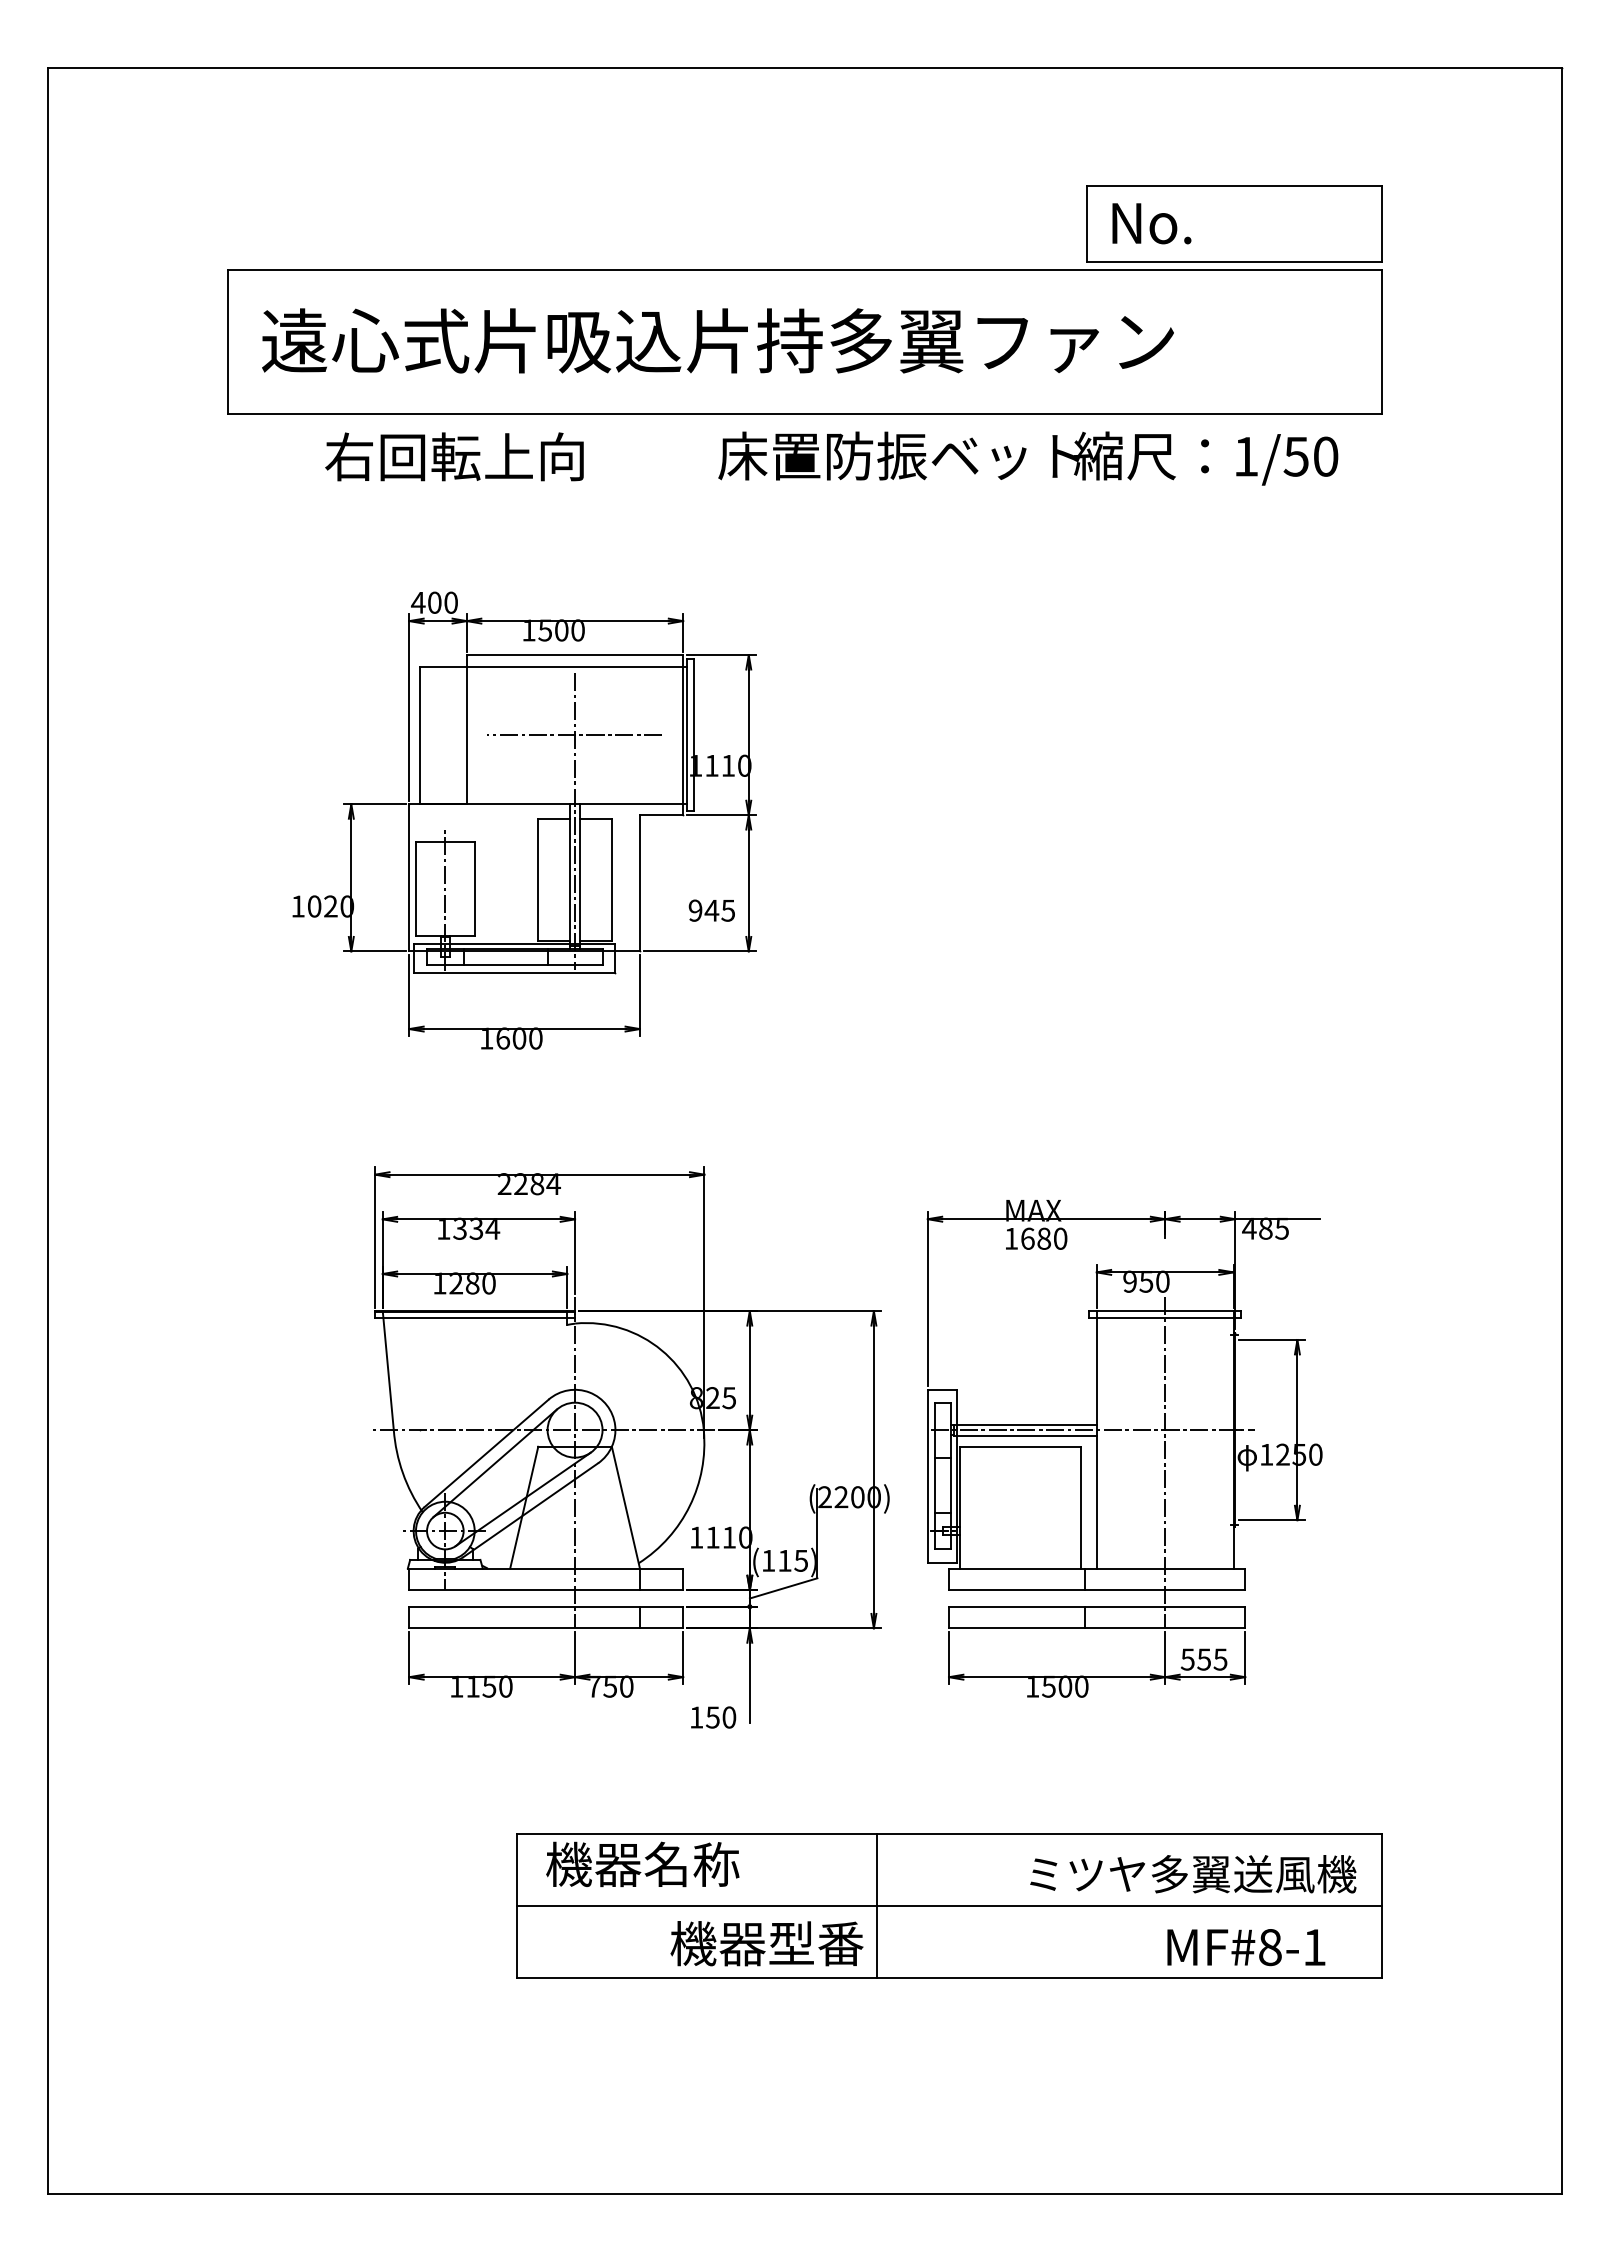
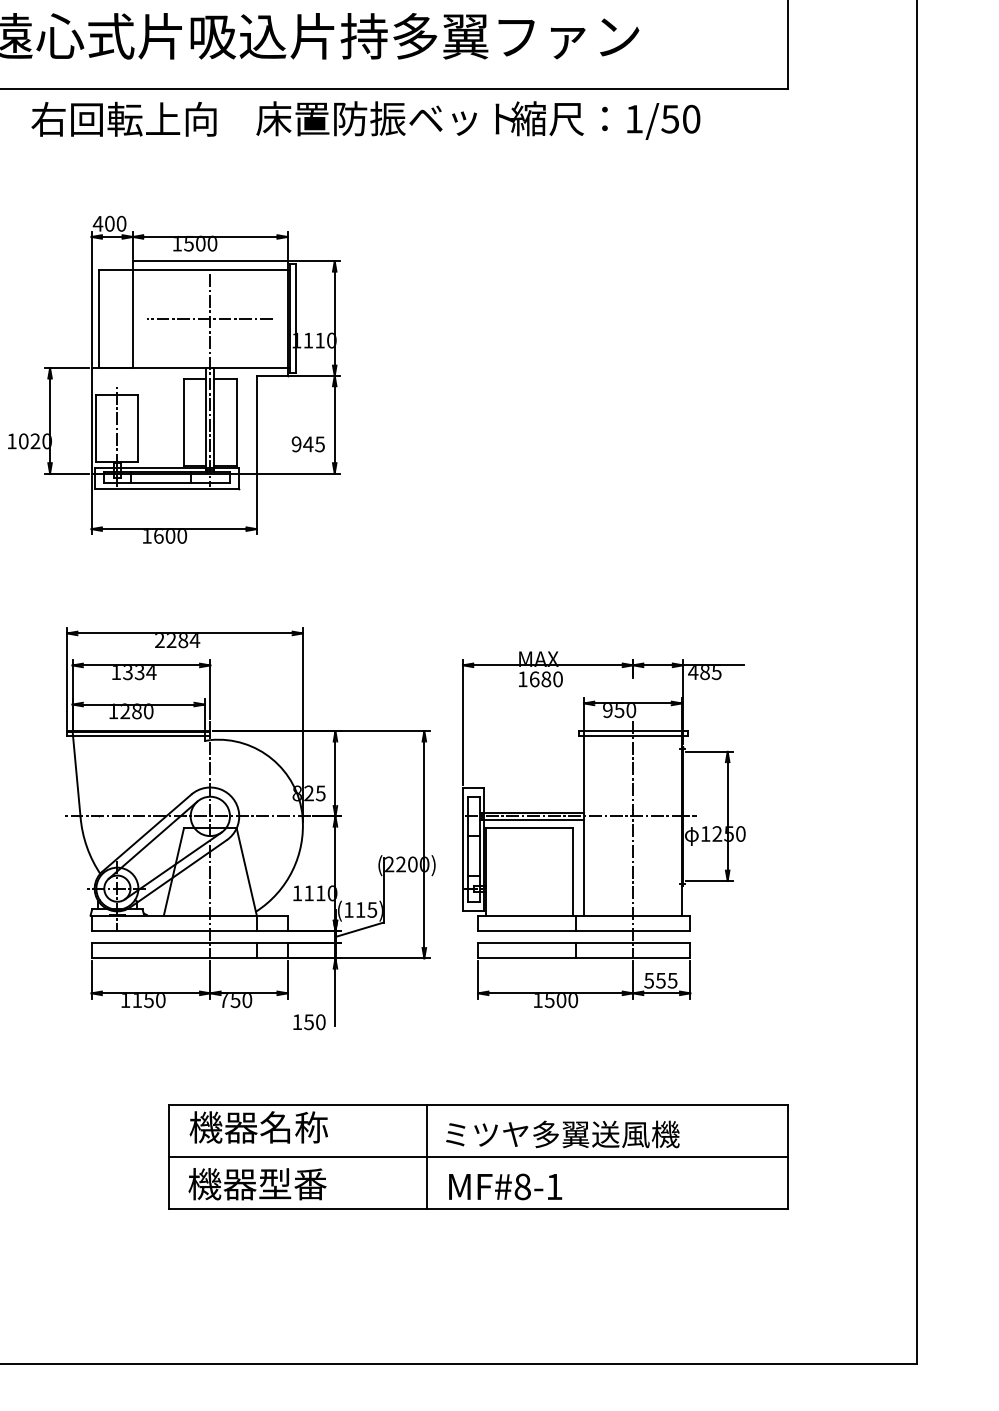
text: (1028, 458) -> (478, 120), moved
text: (1193, 1874) -> (563, 1134), moved
text: (766, 1943) -> (257, 1184), moved
text: (1246, 1947) -> (505, 1186), moved

